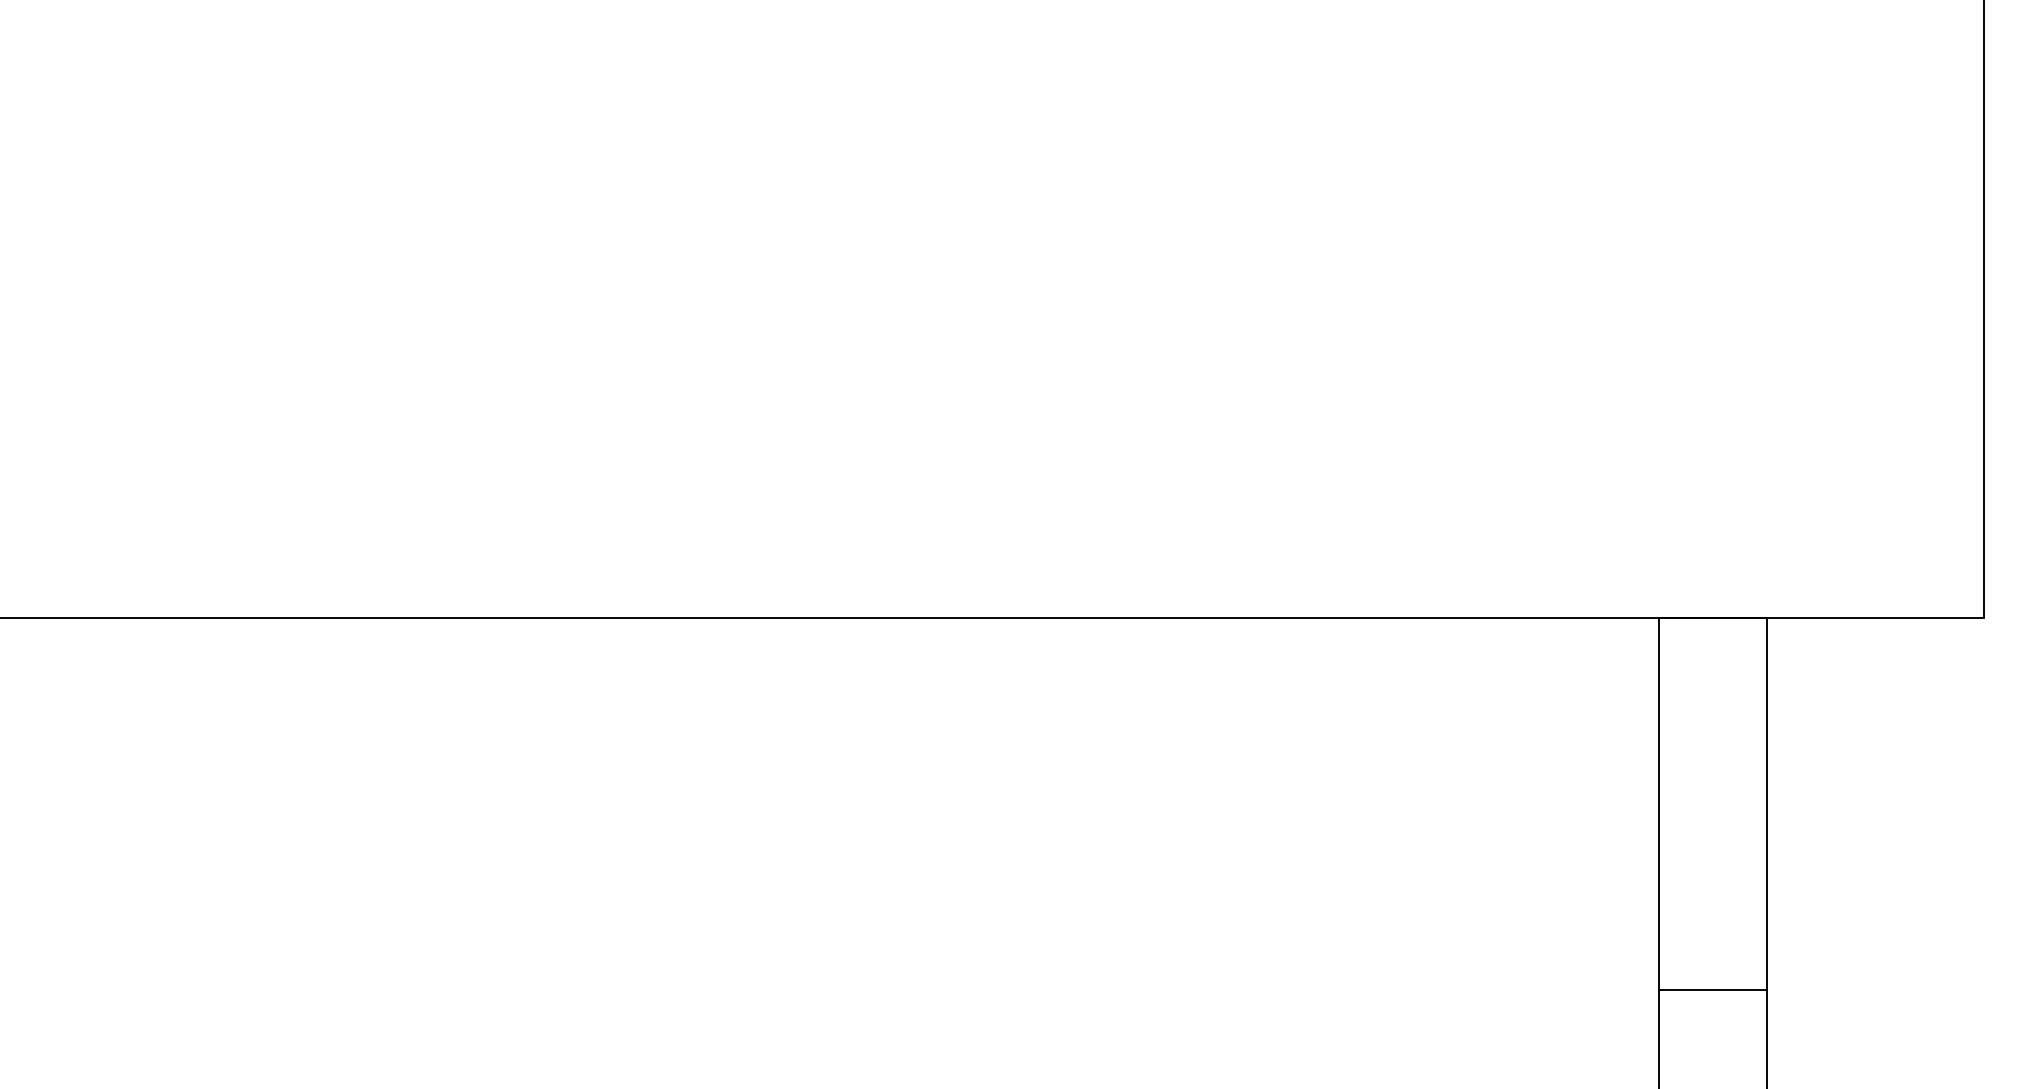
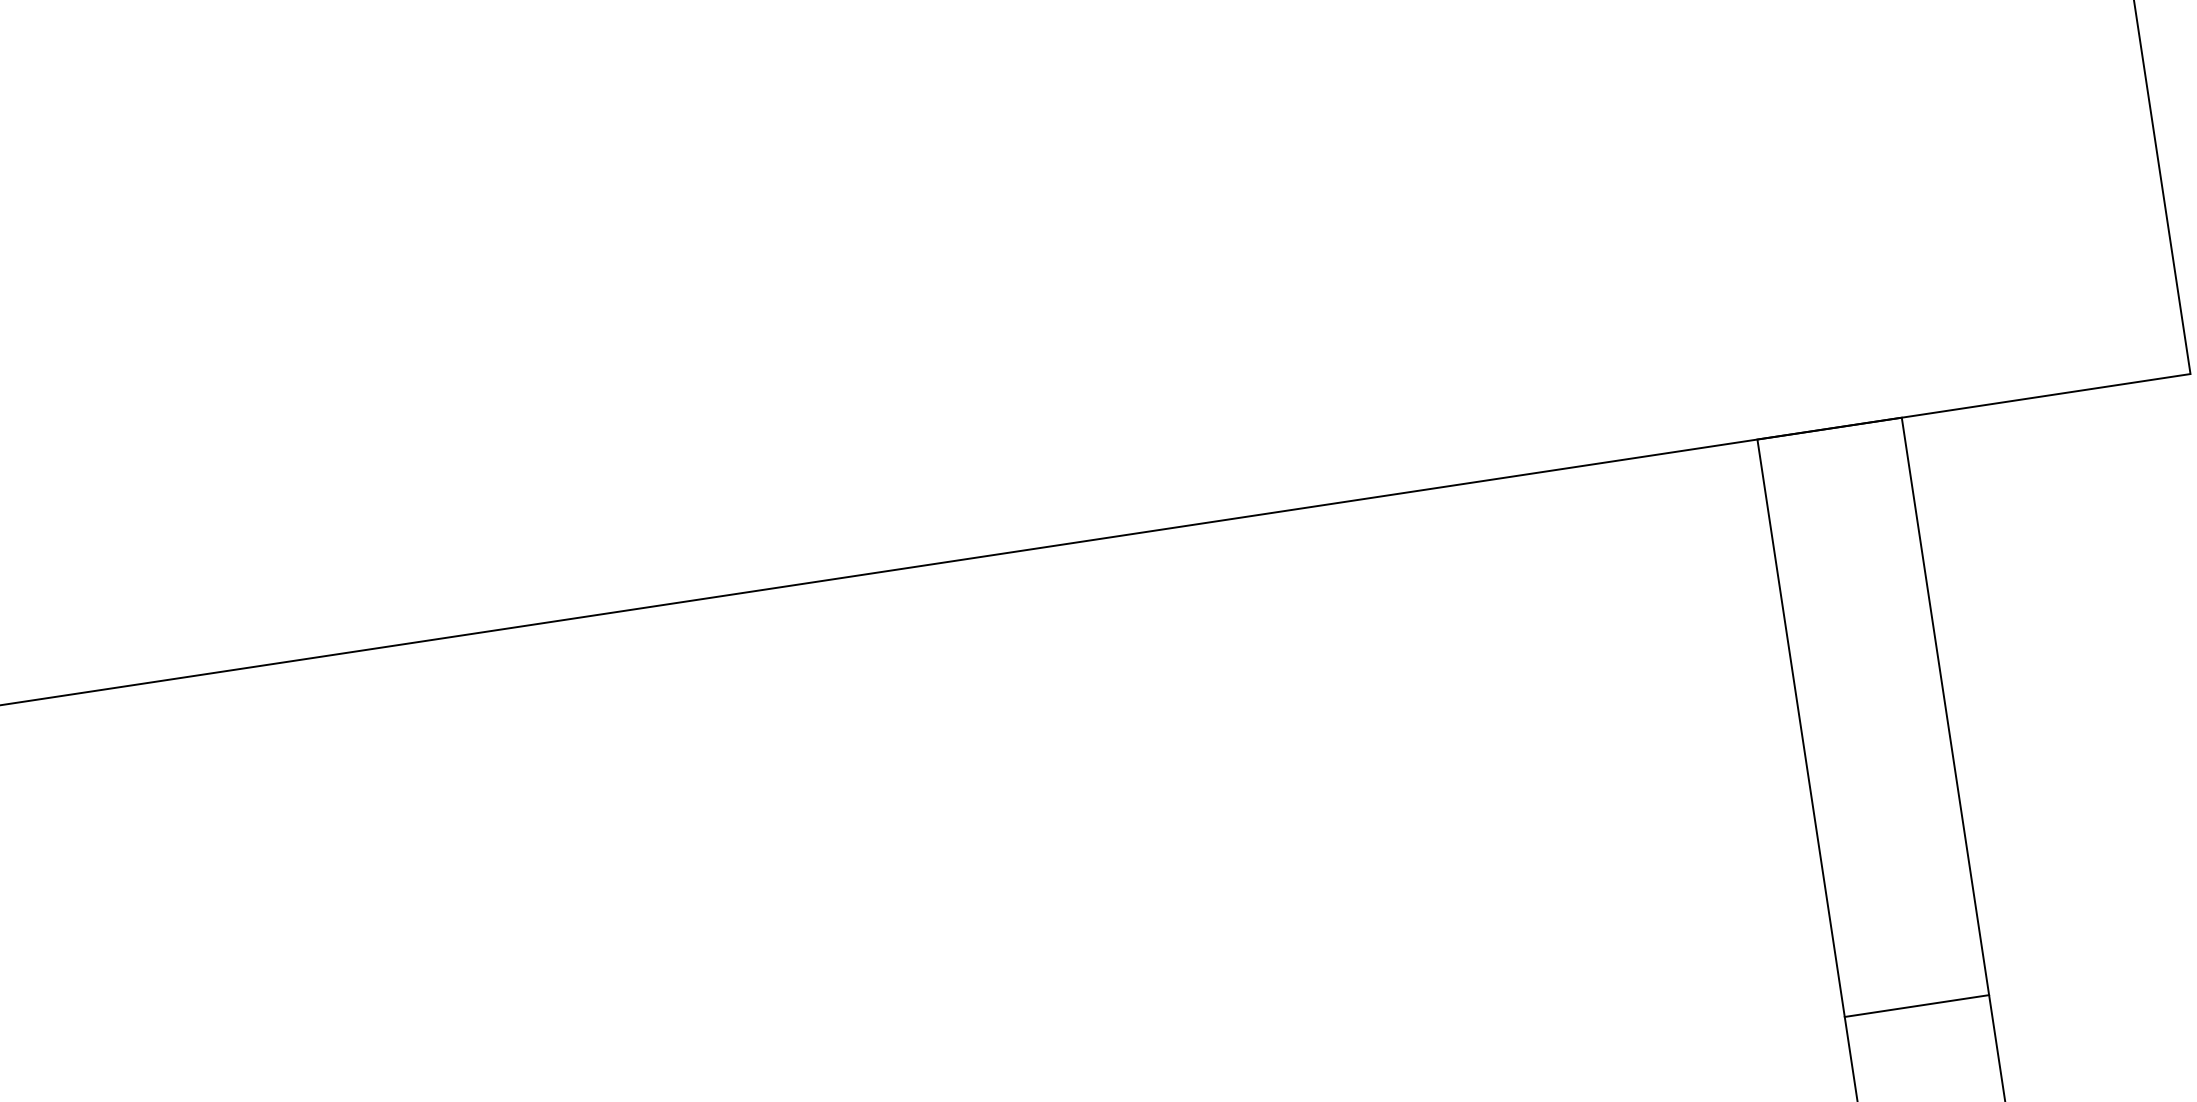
line: (1712, 989) -> (1916, 1005), moved

